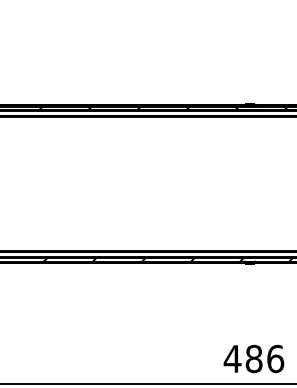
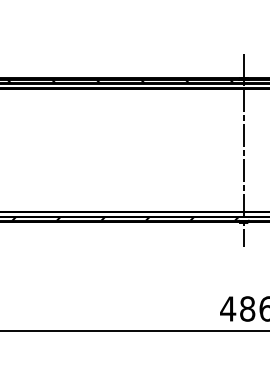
line: (249, 184) -> (243, 150), added

